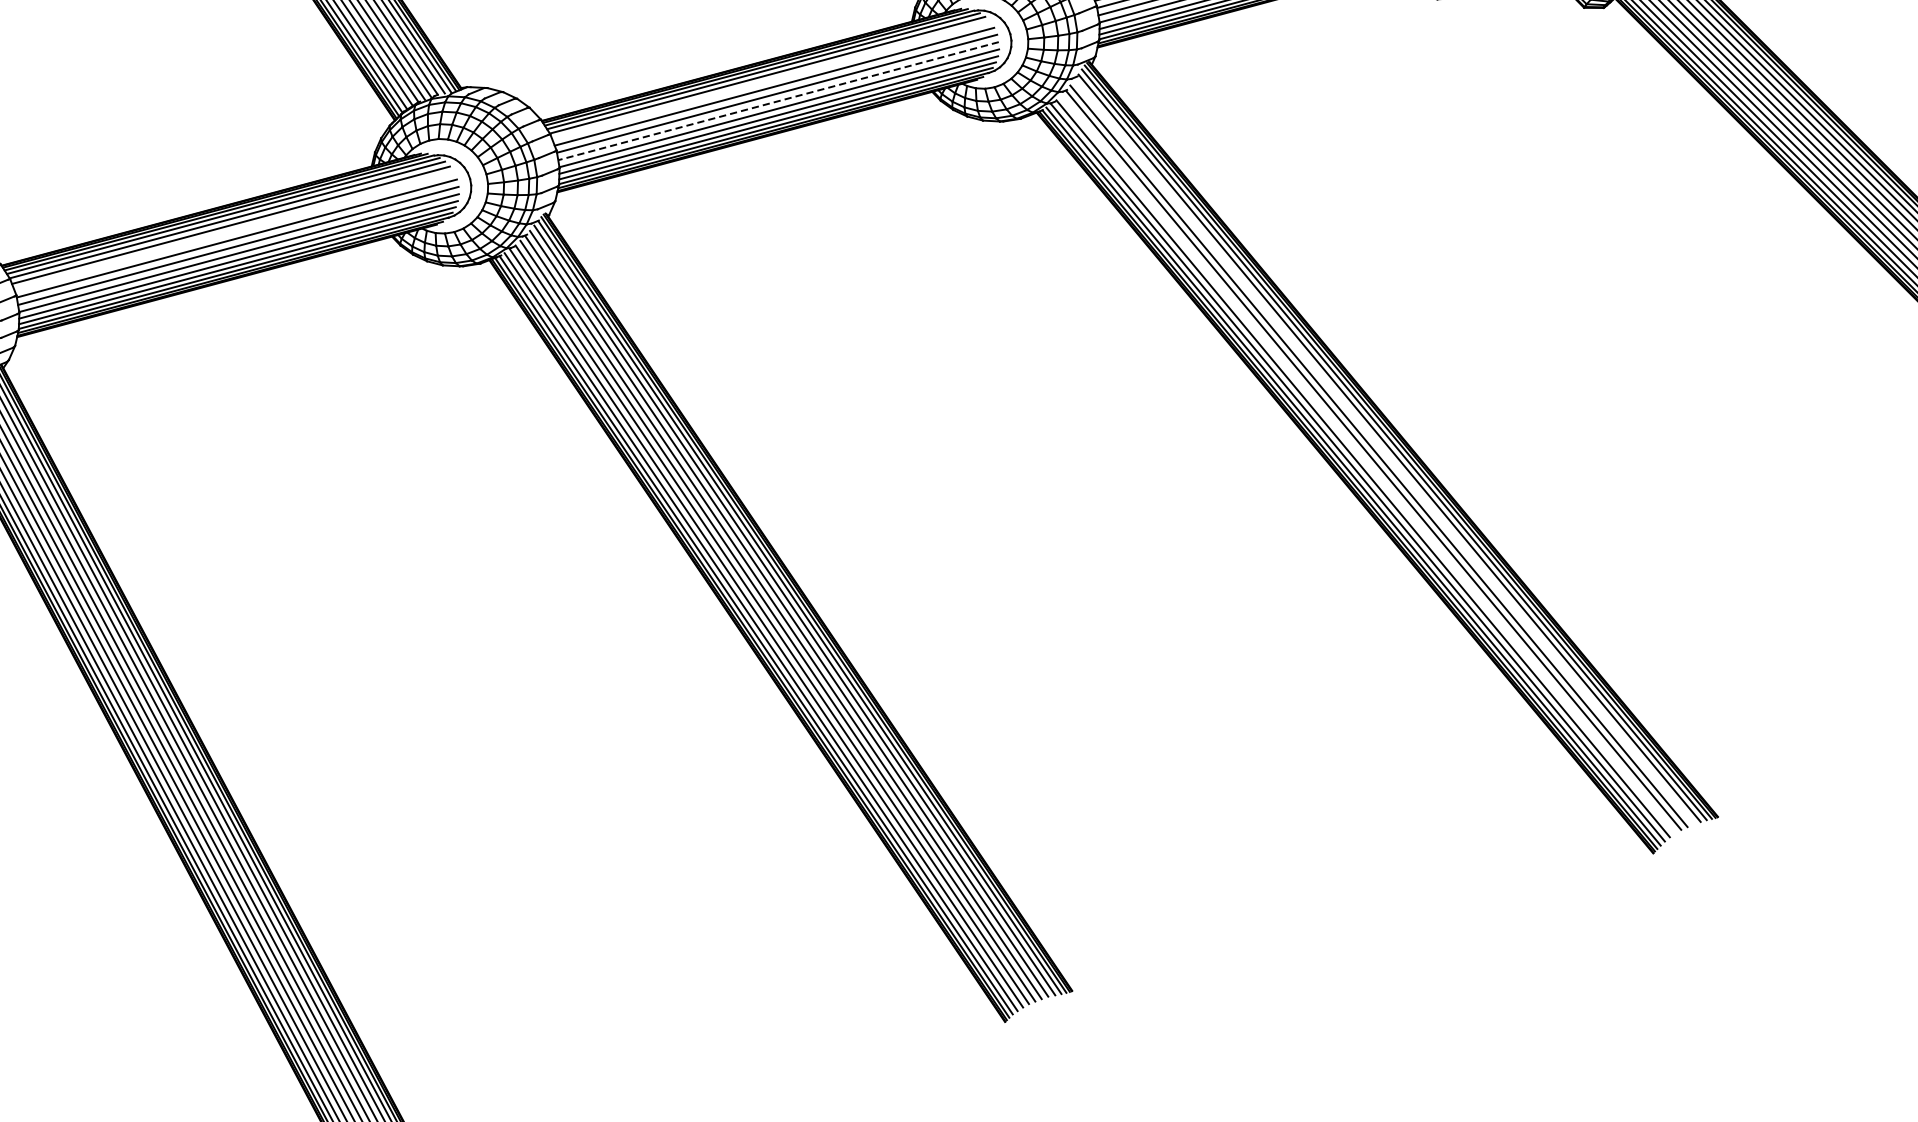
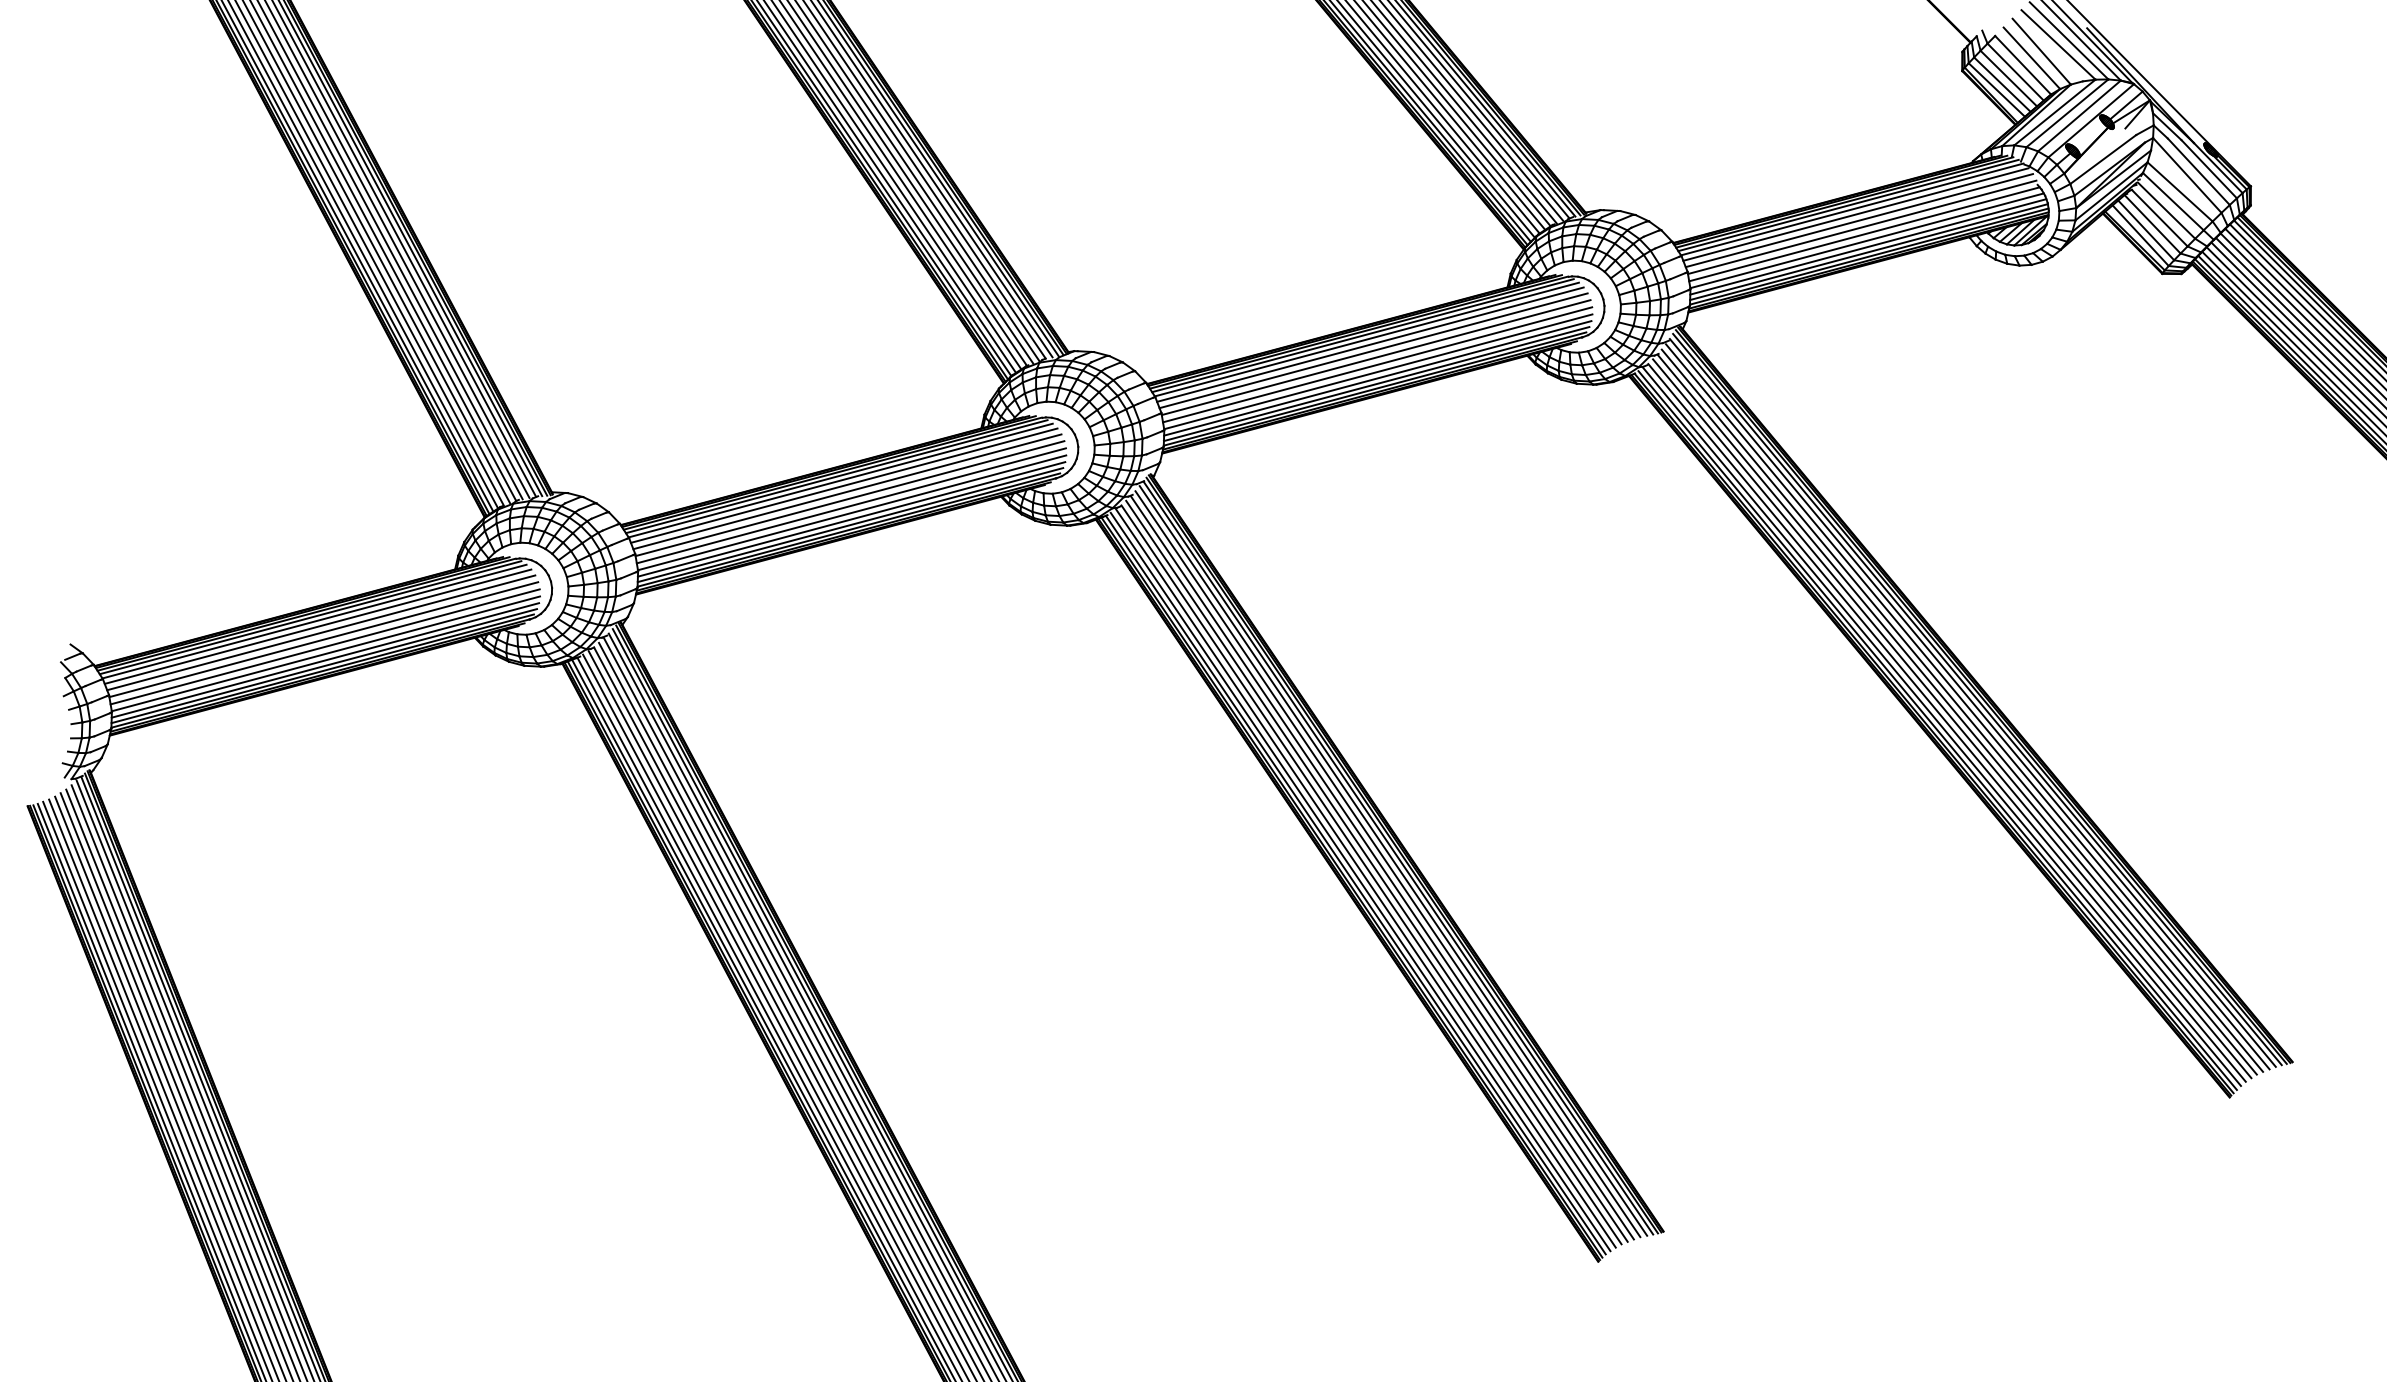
line: (771, 80) -> (1370, 344), added
line: (778, 100) -> (1377, 364), dashed -> solid
line: (234, 231) -> (847, 491), added
line: (1384, 451) -> (1967, 706), added
line: (1368, 464) -> (1952, 718), added

